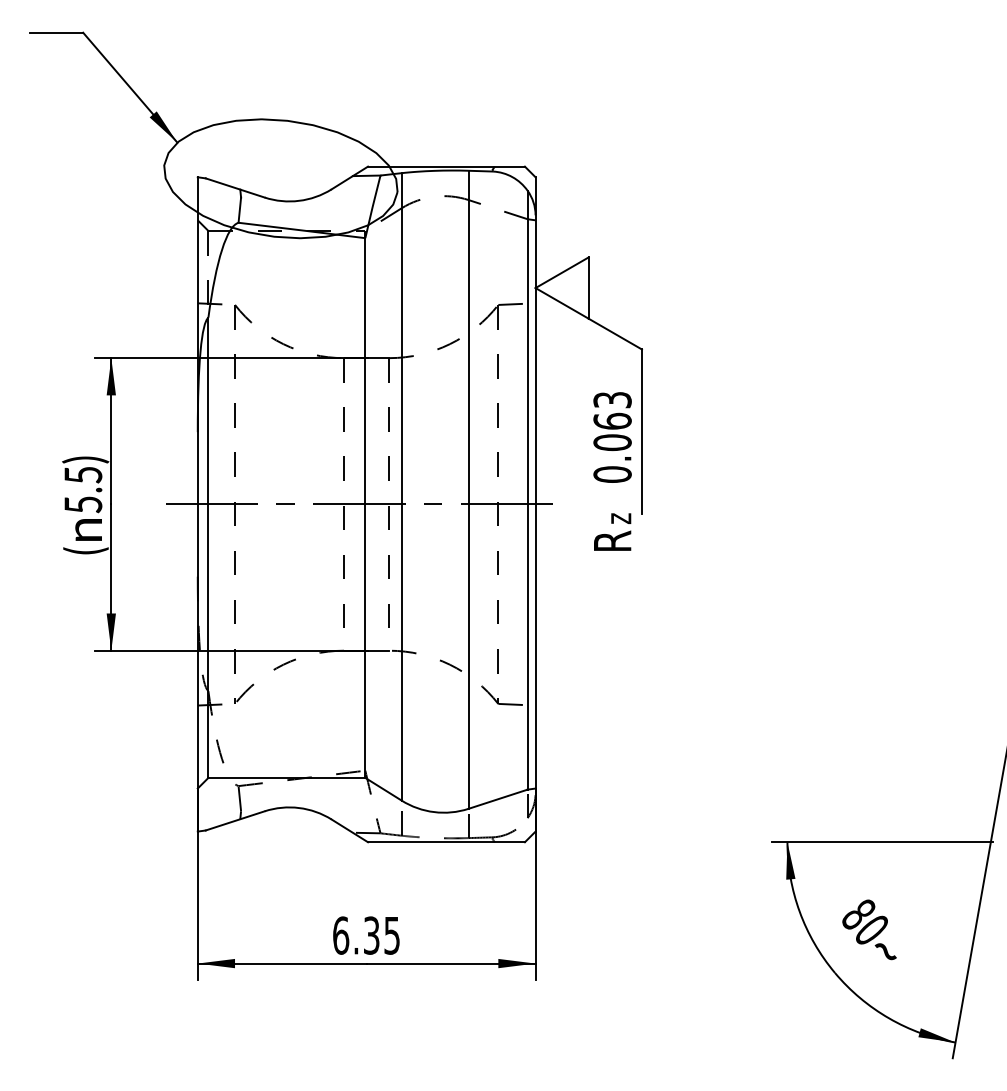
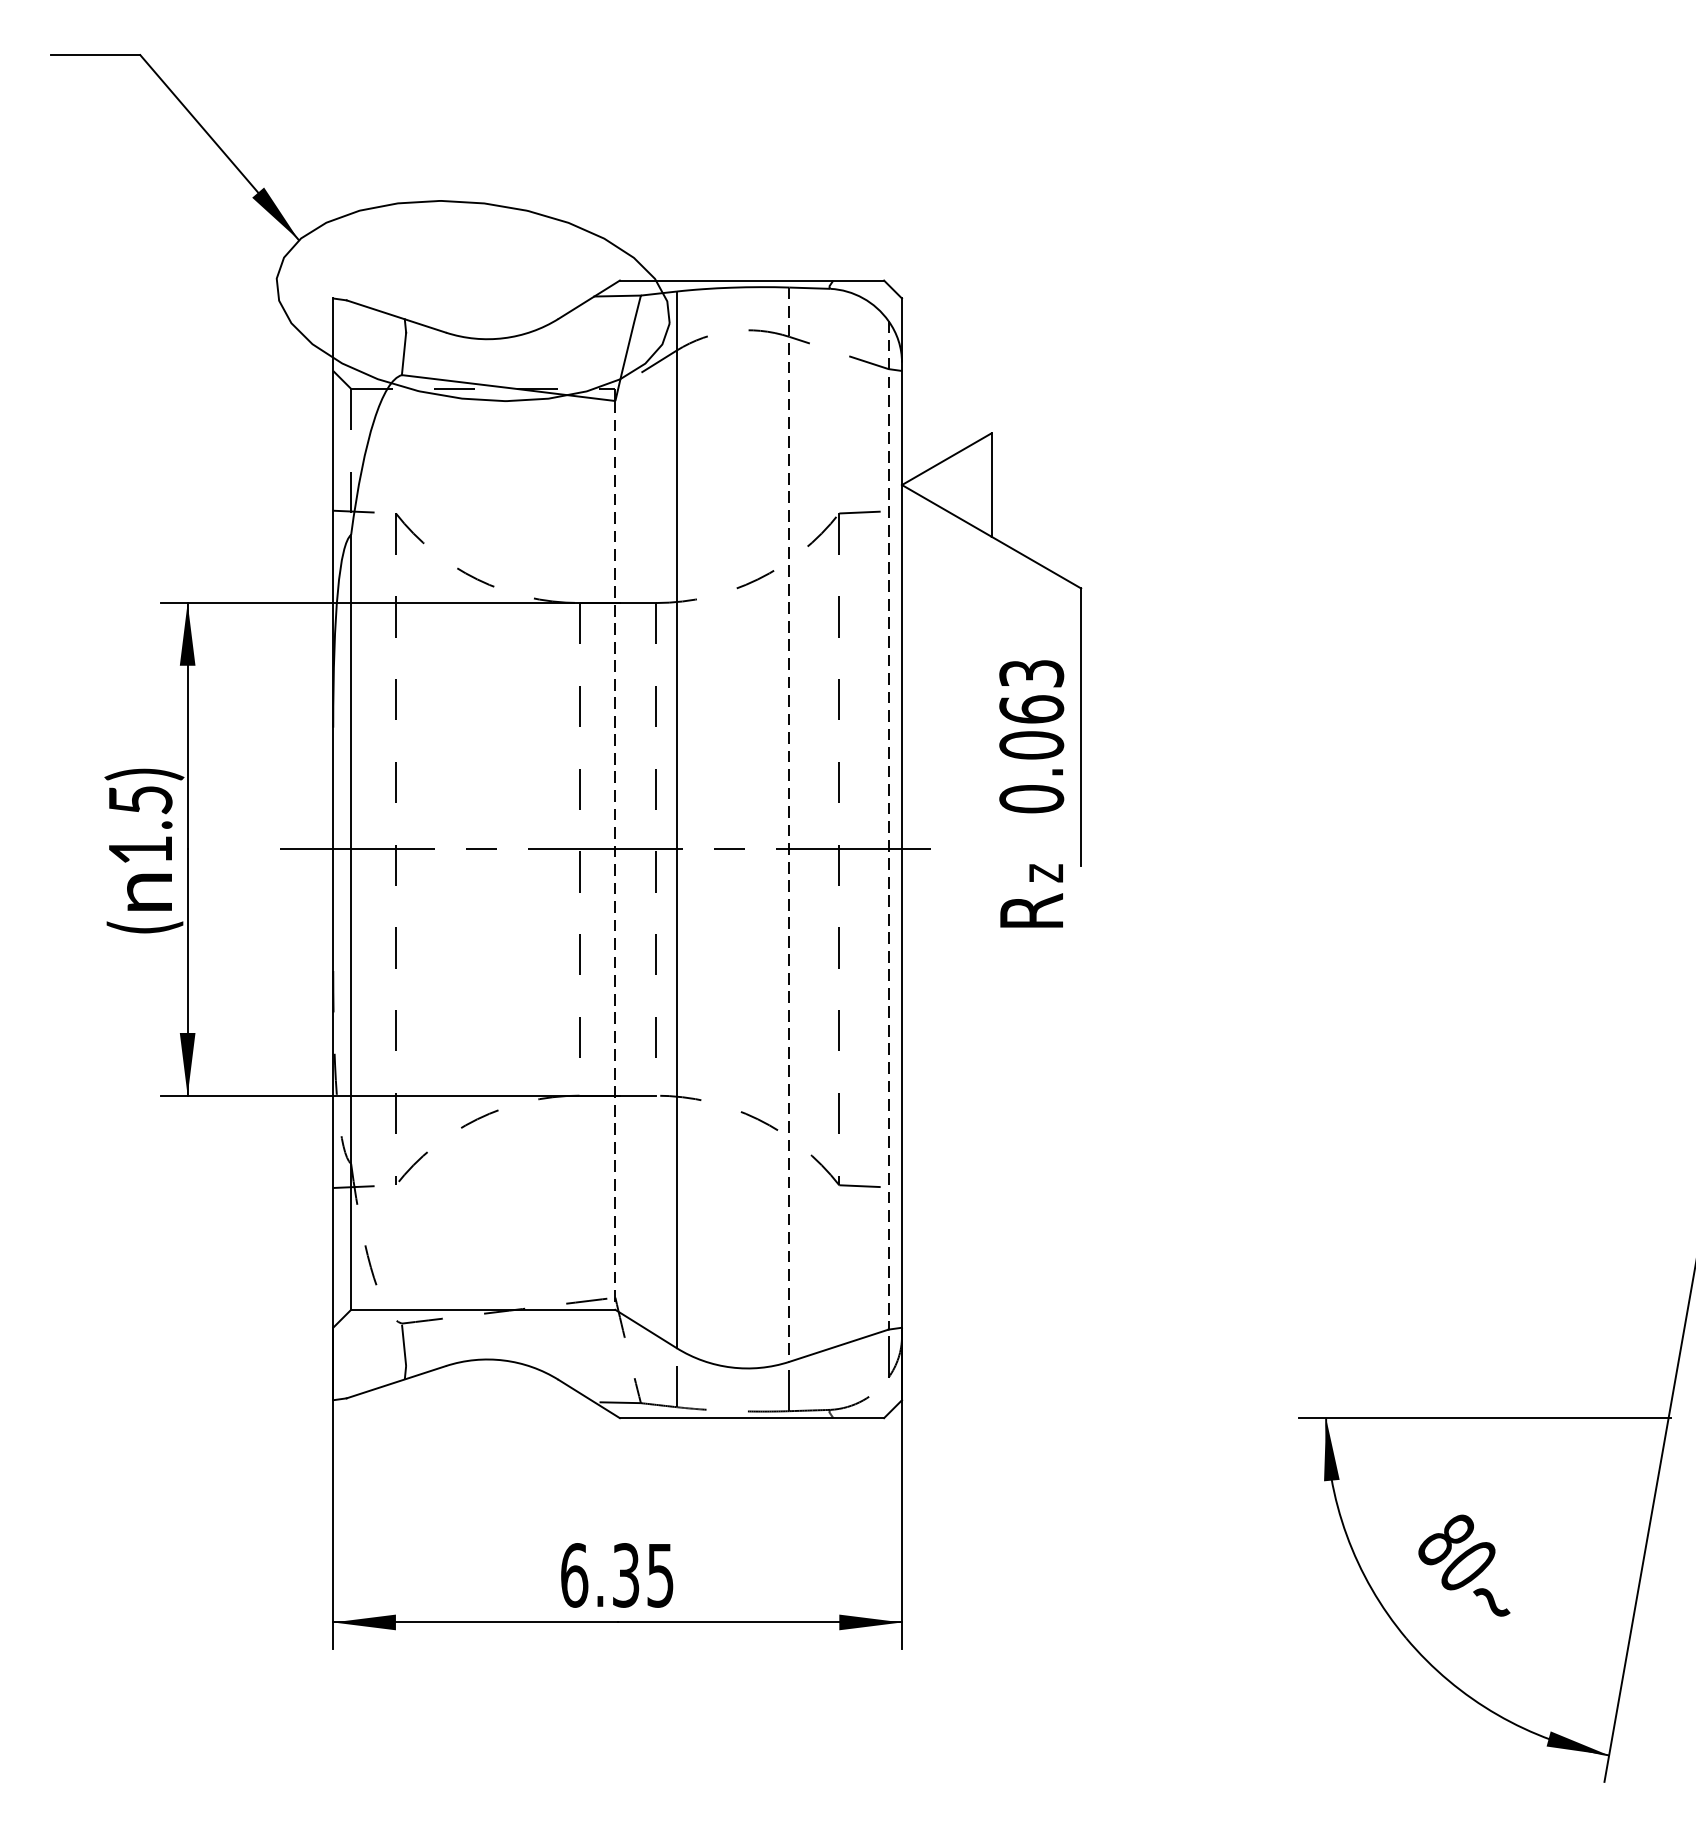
line: (468, 490) -> (789, 825), solid -> dashed
line: (527, 490) -> (888, 825), solid -> dashed
text: (83, 504) -> (140, 849), 5.5) -> 1.5)
line: (365, 508) -> (615, 856), solid -> dashed

